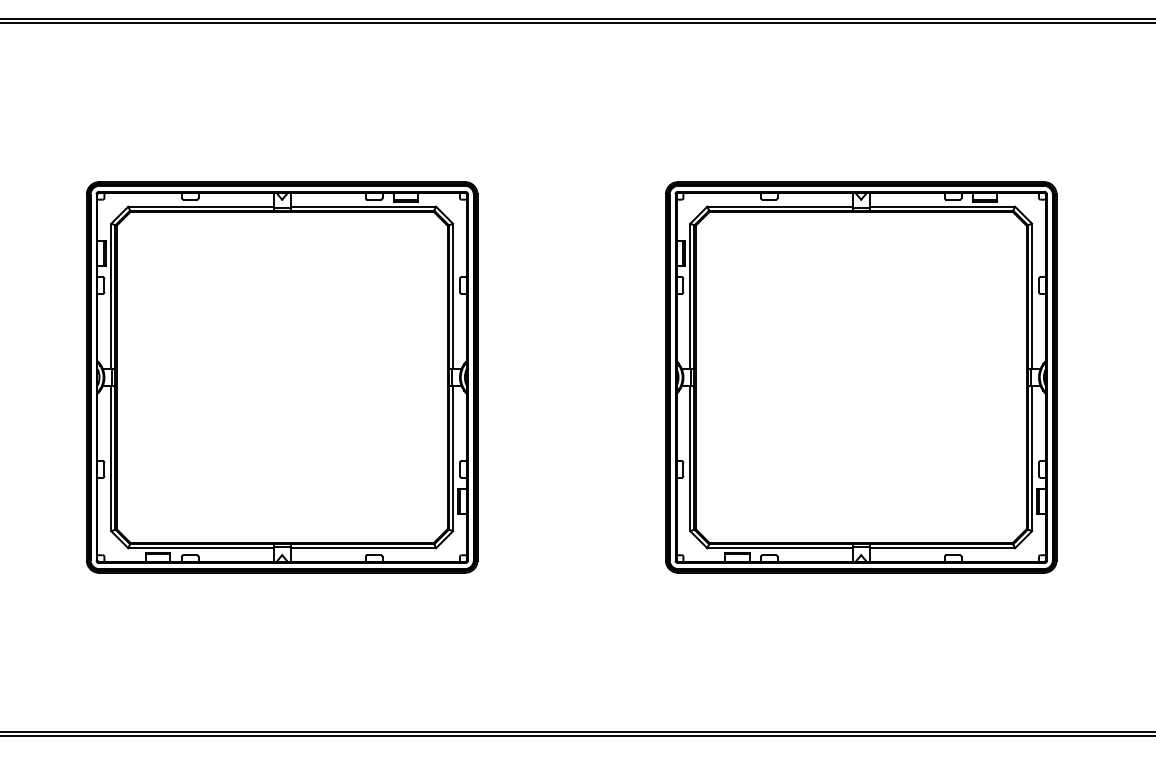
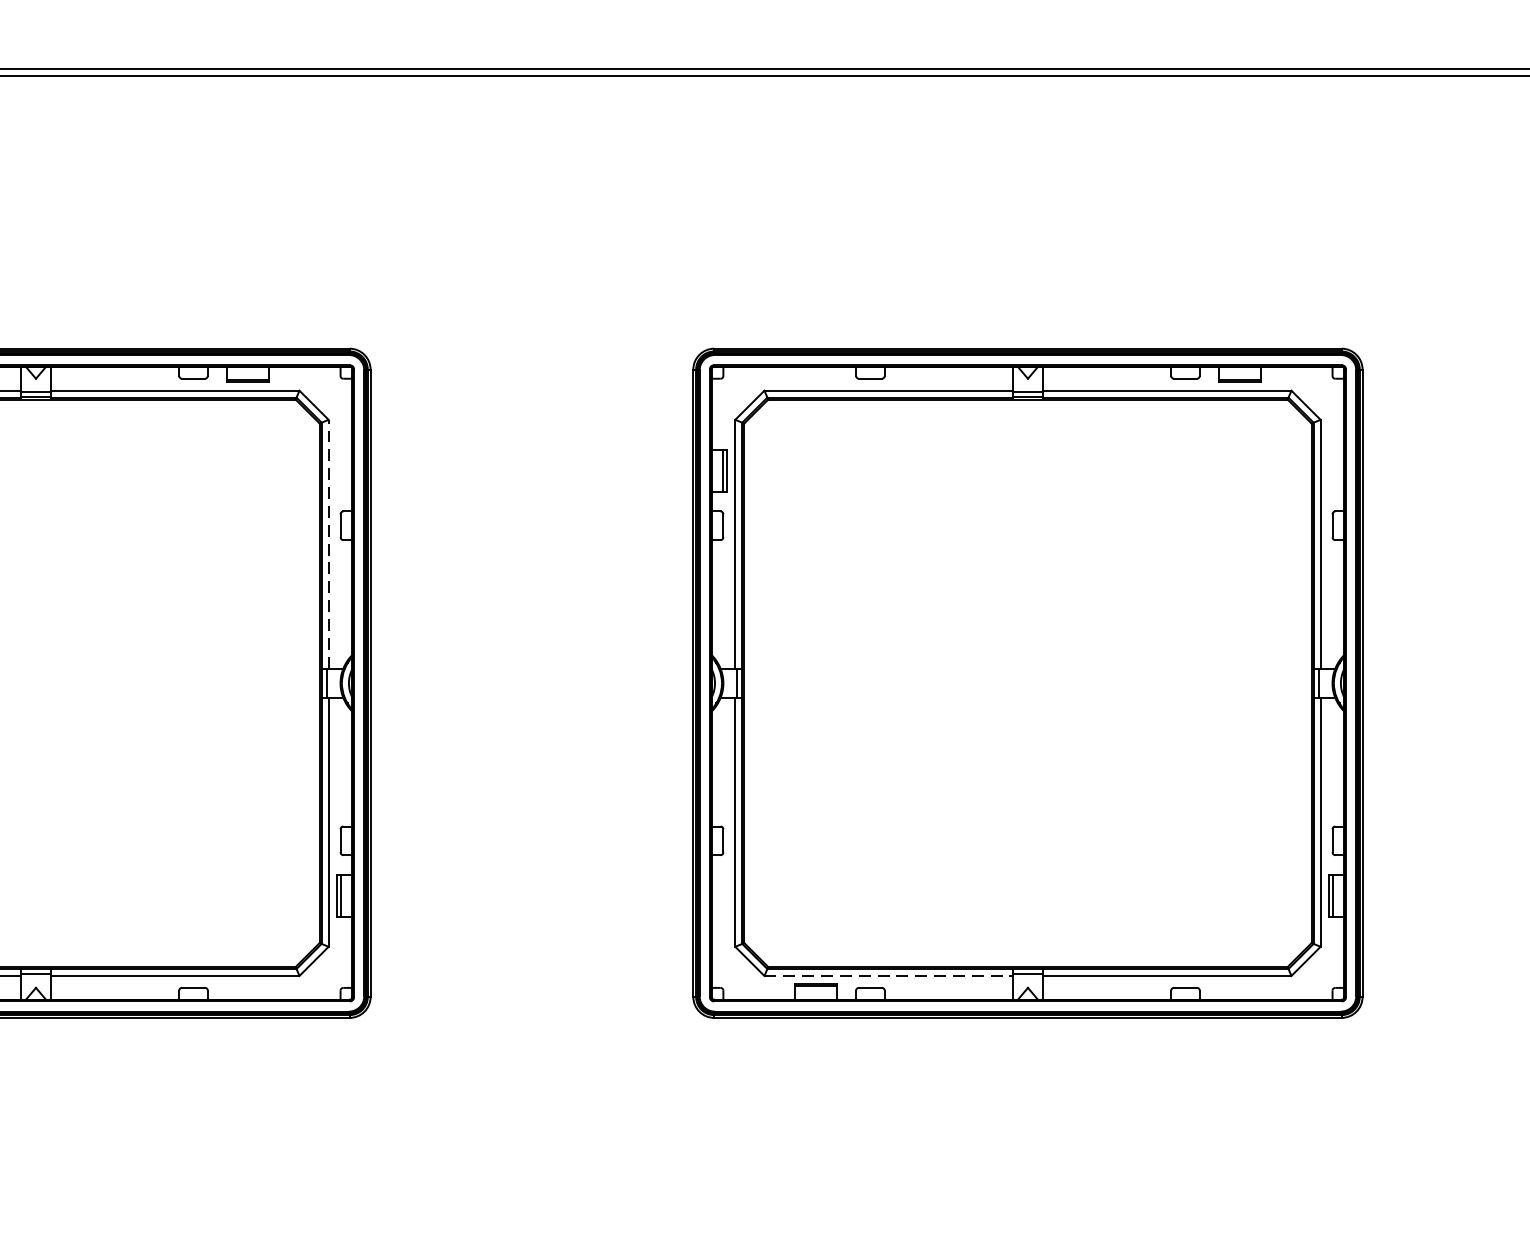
line: (453, 296) -> (329, 544), solid -> dashed
line: (780, 548) -> (889, 976), solid -> dashed

